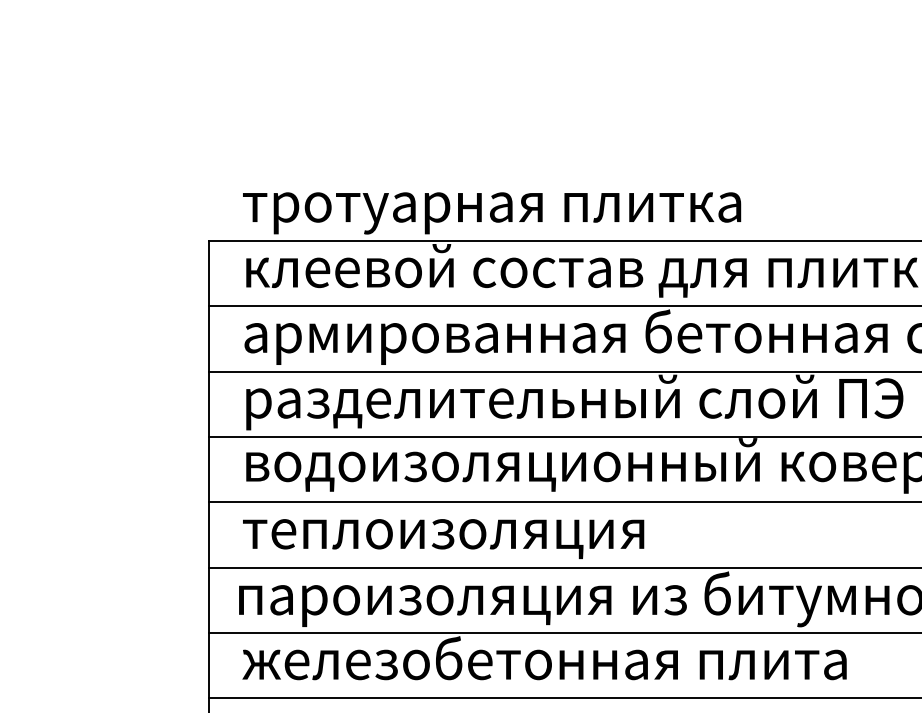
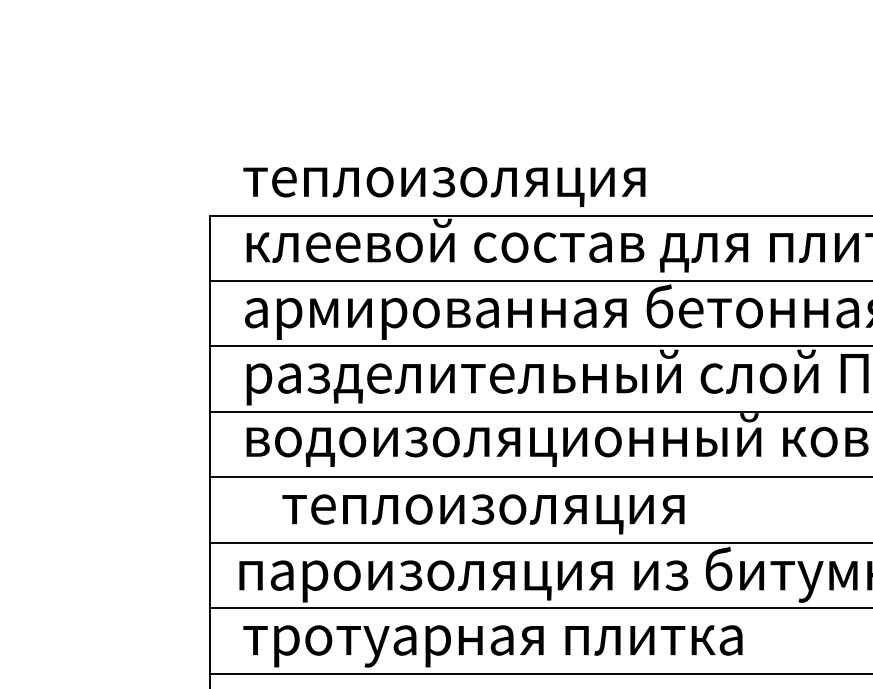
text: (506, 213) -> (507, 188), тротуарная плитка -> теплоизоляция
text: (443, 538) -> (483, 513), moved
text: (544, 663) -> (545, 639), железобетонная плита -> тротуарная плитка

